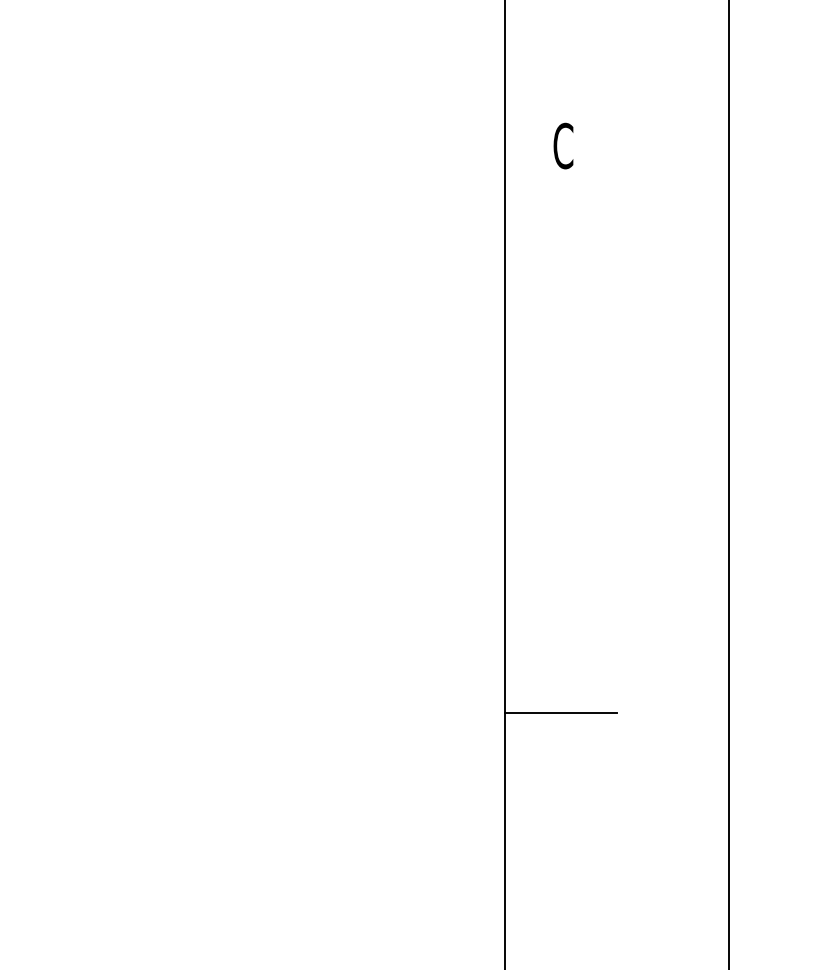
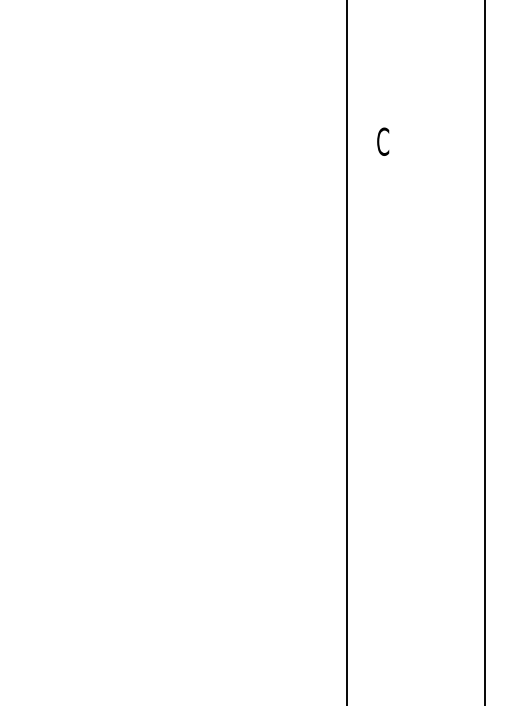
line: (560, 713) -> (381, 489), removed

